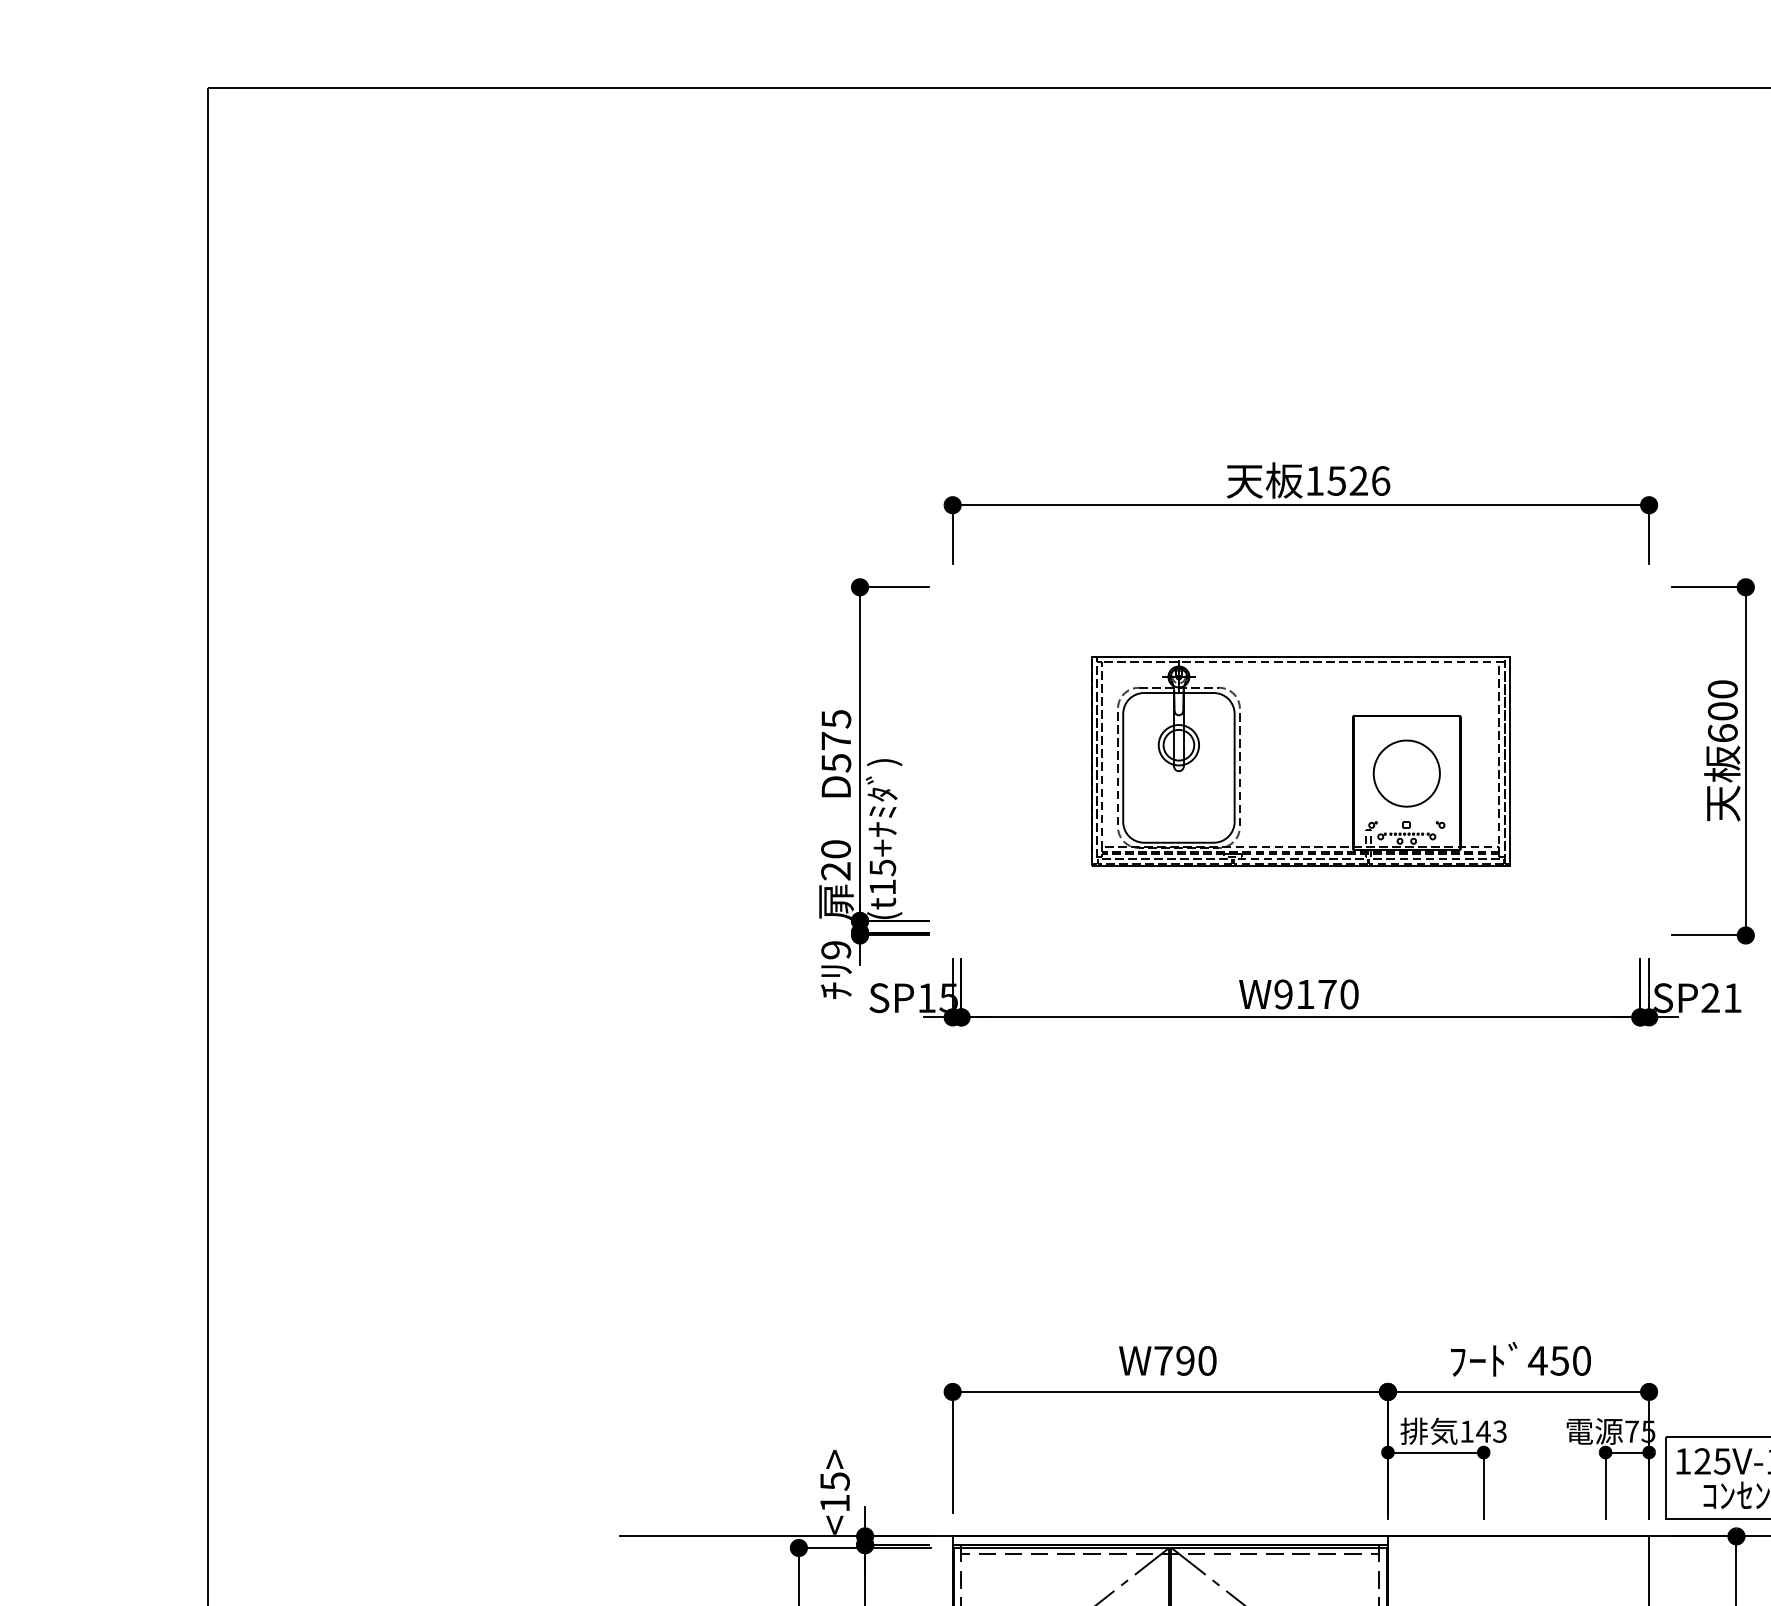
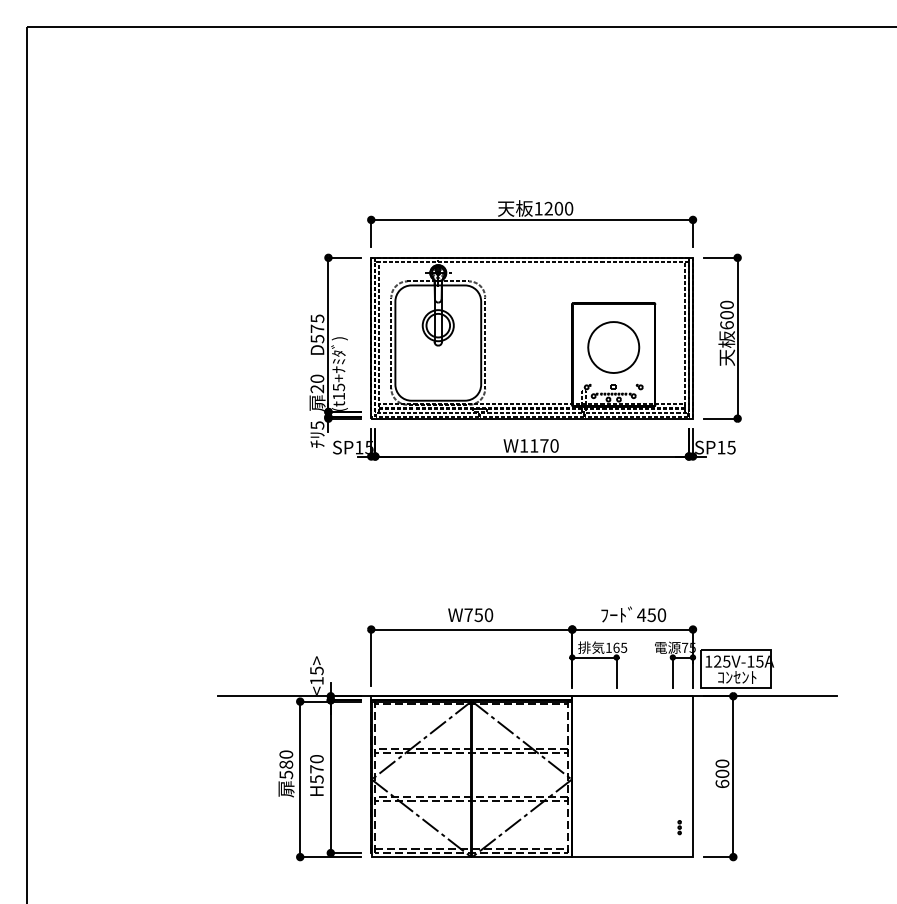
text: (1358, 480) -> (558, 208), 1526 -> 1200
part: (1299, 761) -> (531, 338), size x1.67
text: (836, 950) -> (317, 425), 9 -> 5
text: (1284, 993) -> (524, 445), W9170 -> W1170
text: (1721, 997) -> (726, 447), SP21 -> SP15
text: (1184, 1359) -> (478, 614), W790 -> W750
text: (1492, 1430) -> (620, 647), 143 -> 165

